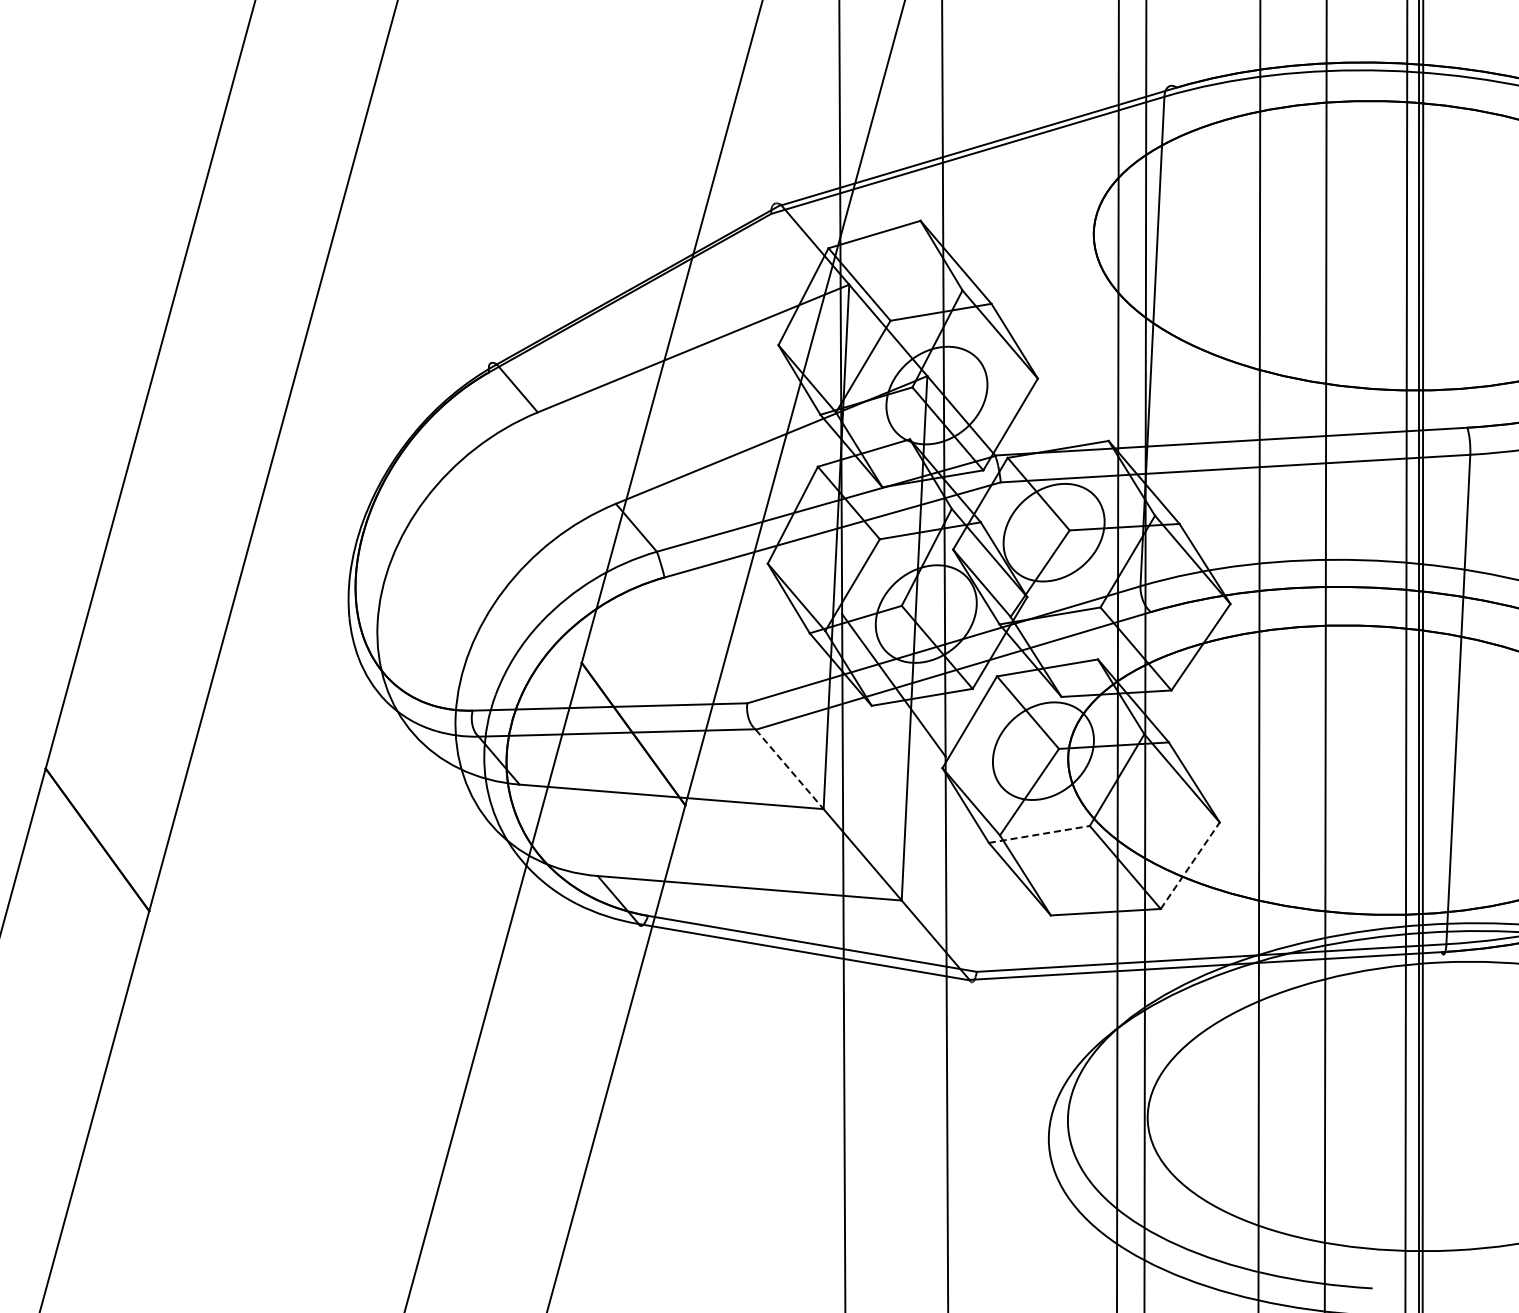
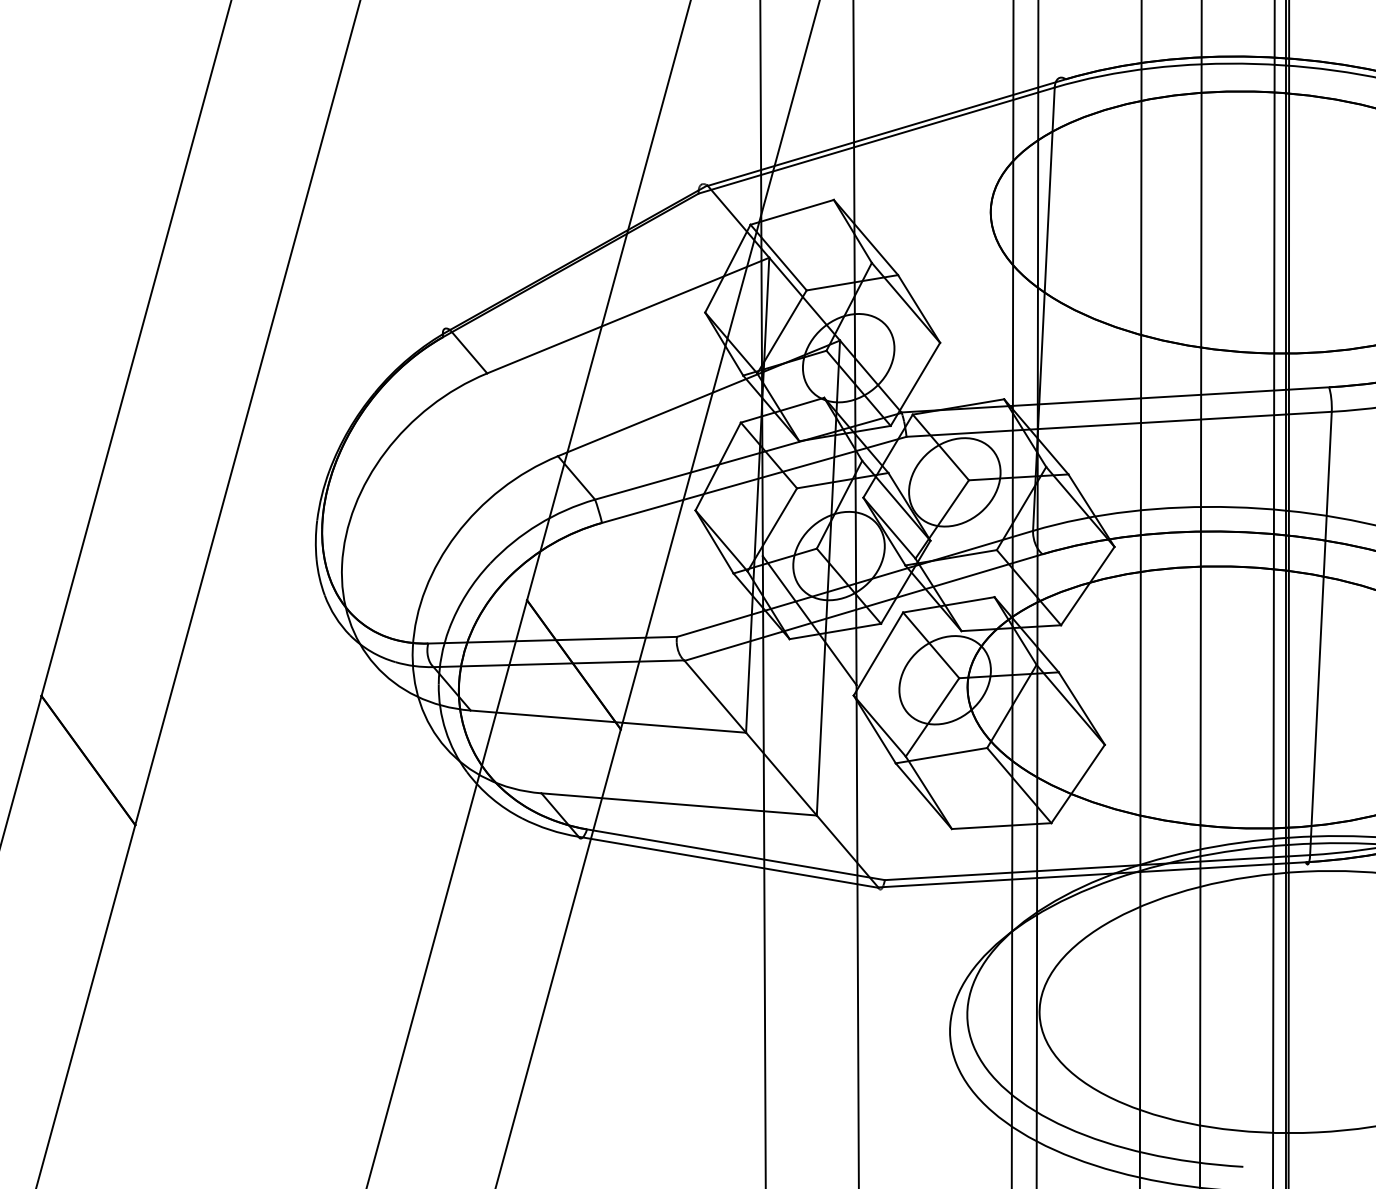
line: (790, 769) -> (716, 696), dashed -> solid
line: (1039, 834) -> (941, 755), dashed -> solid
line: (1190, 865) -> (1078, 783), dashed -> solid

